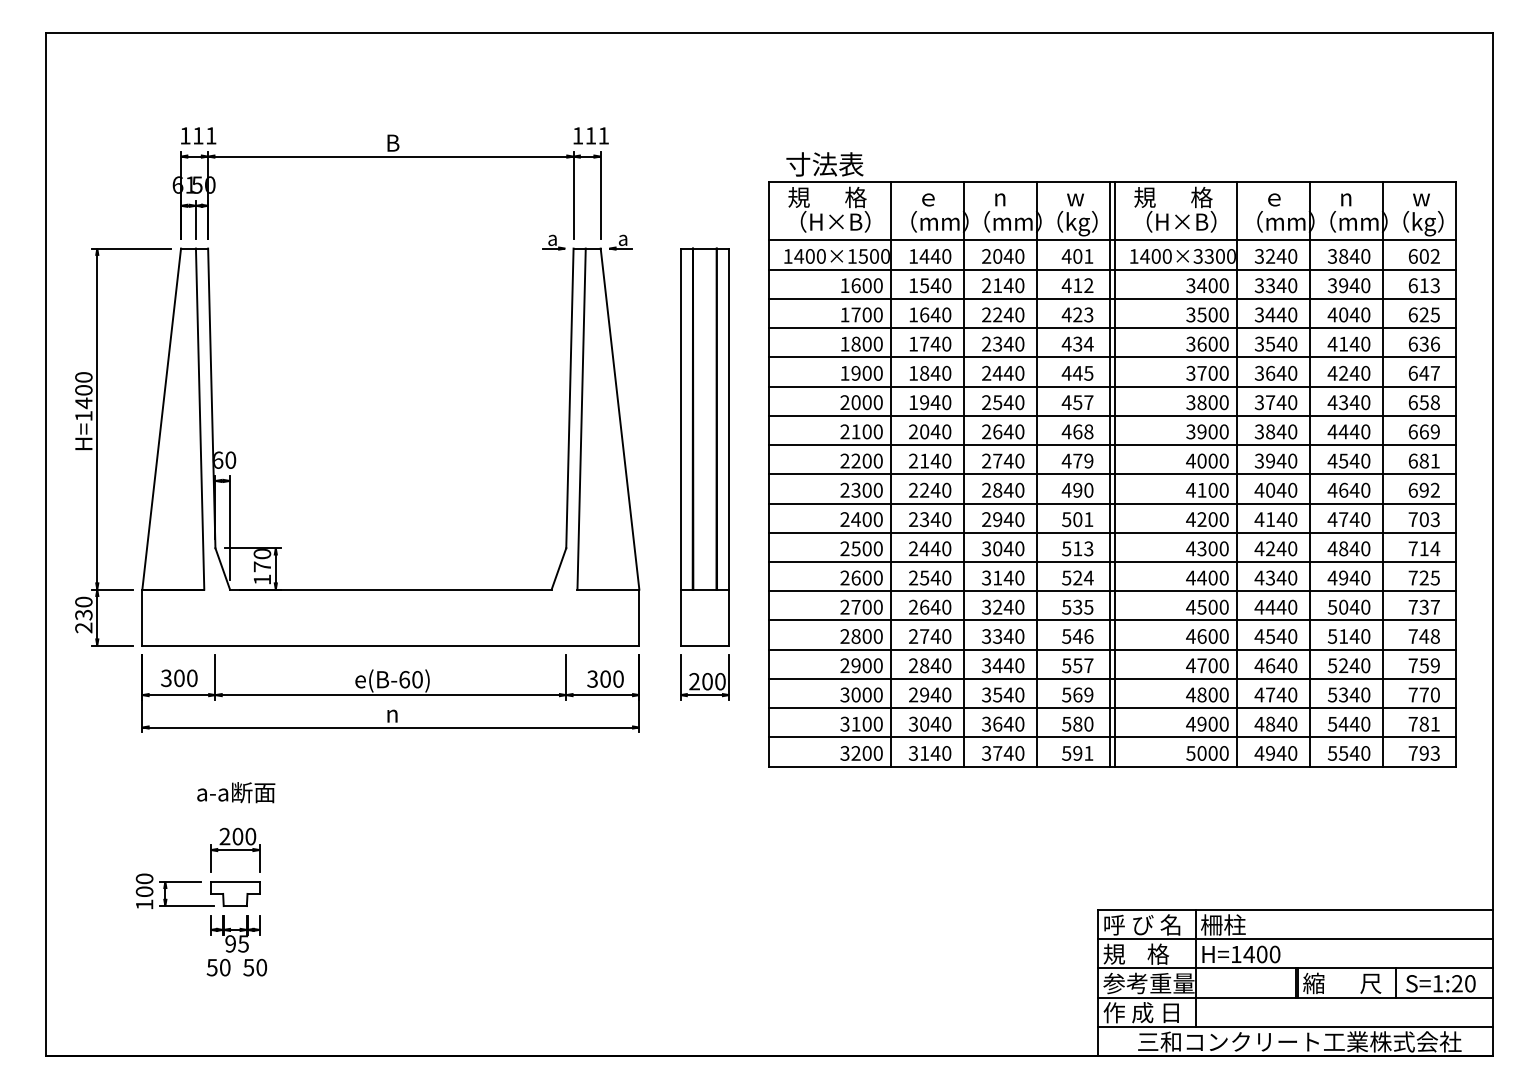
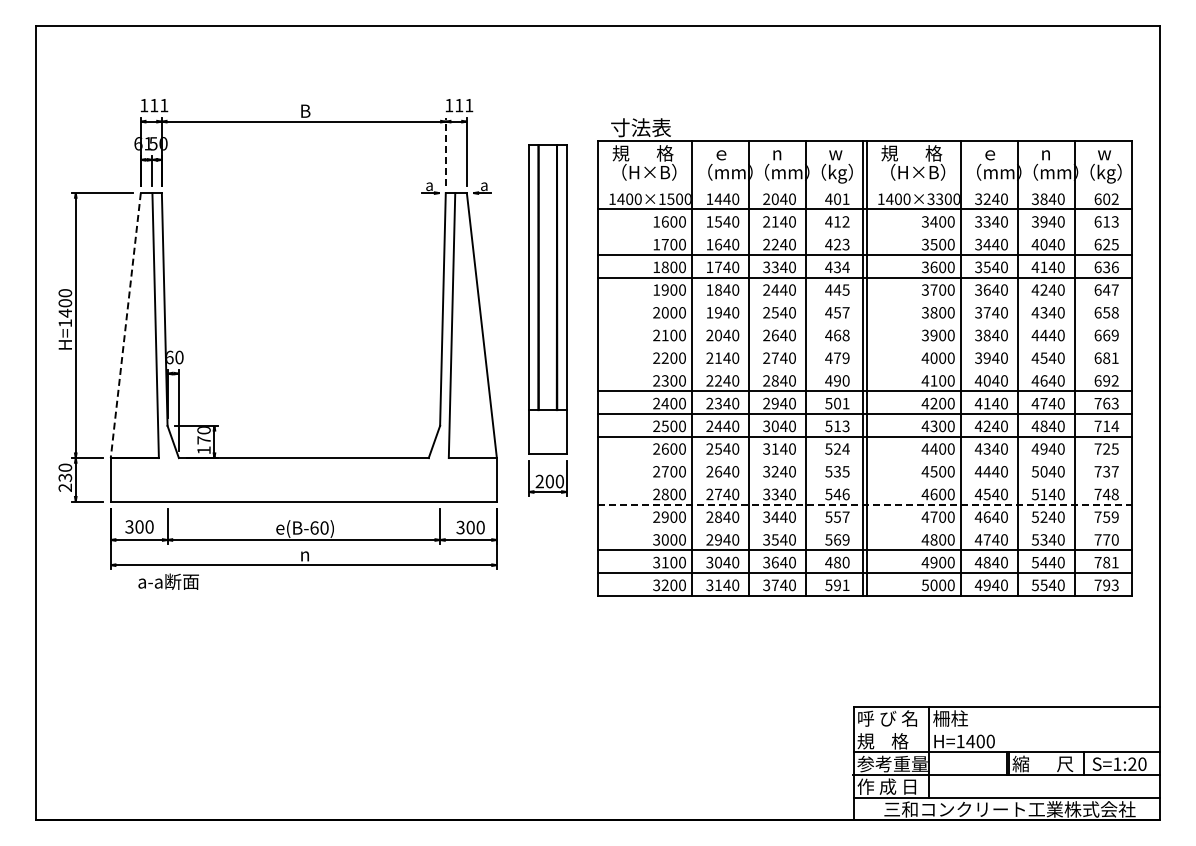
line: (573, 195) -> (445, 151), solid -> dashed
line: (1112, 240) -> (864, 186), removed
line: (1112, 299) -> (864, 232), removed
text: (986, 344) -> (766, 267), 2340 -> 3340
line: (1112, 386) -> (864, 300), removed
line: (1112, 416) -> (864, 323), removed
line: (161, 420) -> (125, 326), solid -> dashed
line: (1112, 444) -> (864, 345), removed
part: (704, 474) -> (547, 320), moved
line: (1112, 474) -> (864, 368), removed
text: (1424, 519) -> (1106, 403), 703 -> 763
line: (1112, 591) -> (864, 459), removed
line: (1112, 621) -> (864, 482), removed
line: (1112, 649) -> (864, 504), solid -> dashed
line: (1112, 679) -> (864, 527), removed
text: (1066, 724) -> (828, 562), 580 -> 480
text: (235, 792) -> (168, 581), moved
part: (201, 901) -> (156, 700), removed
line: (1295, 939) -> (1006, 729), removed

